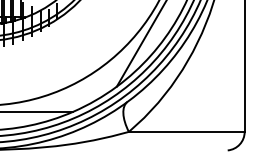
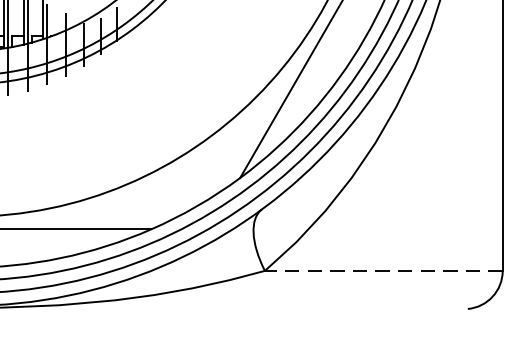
line: (186, 131) -> (383, 270), solid -> dashed

